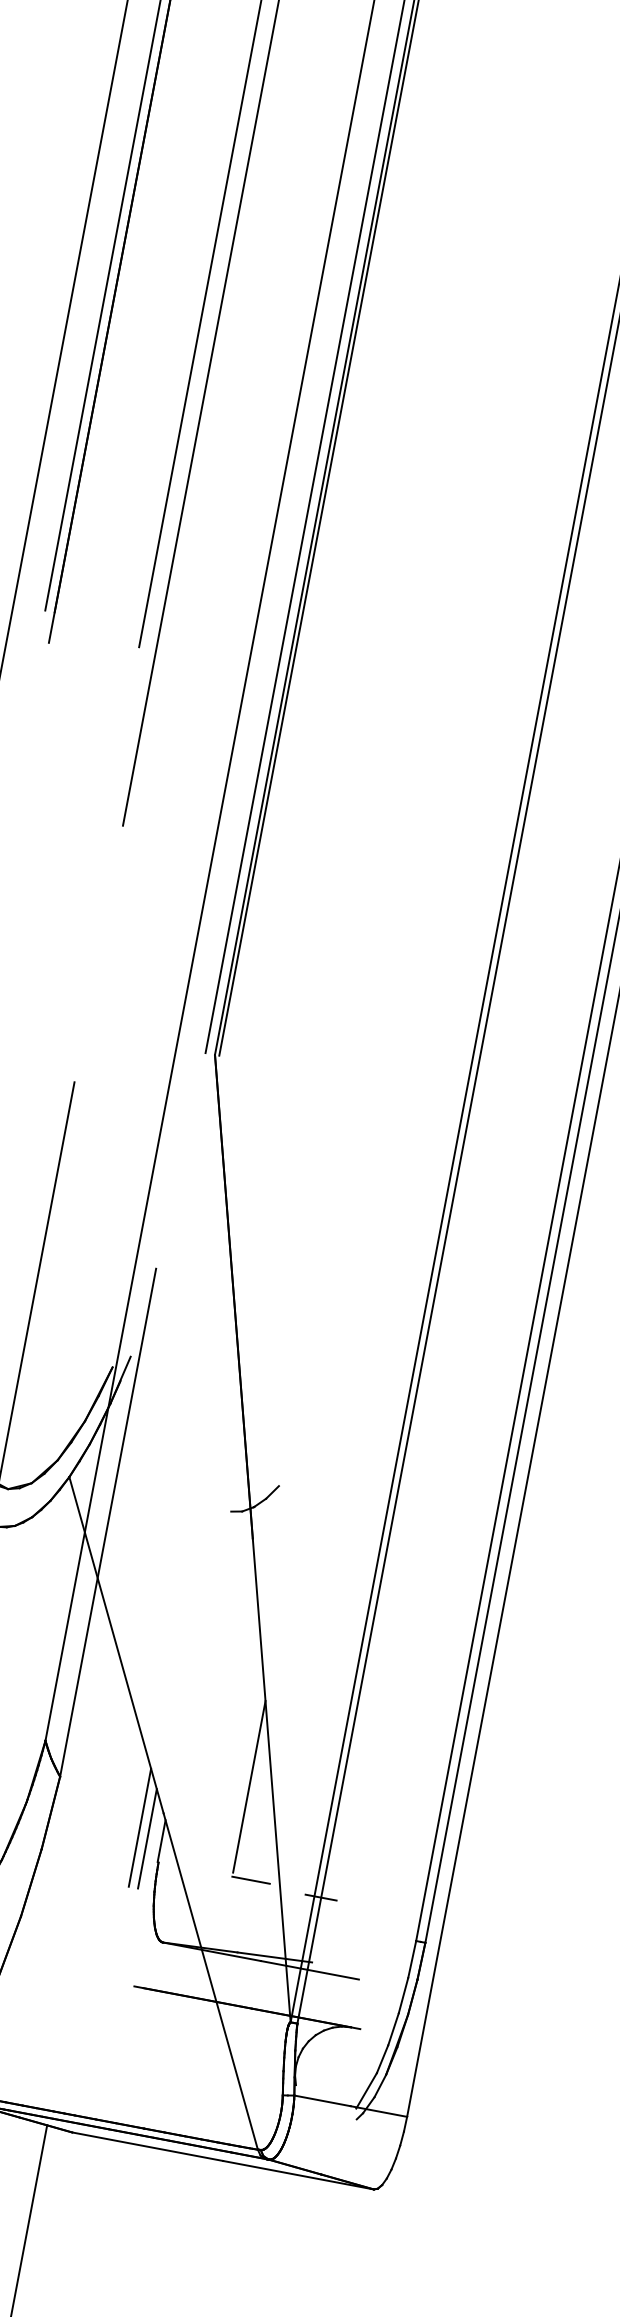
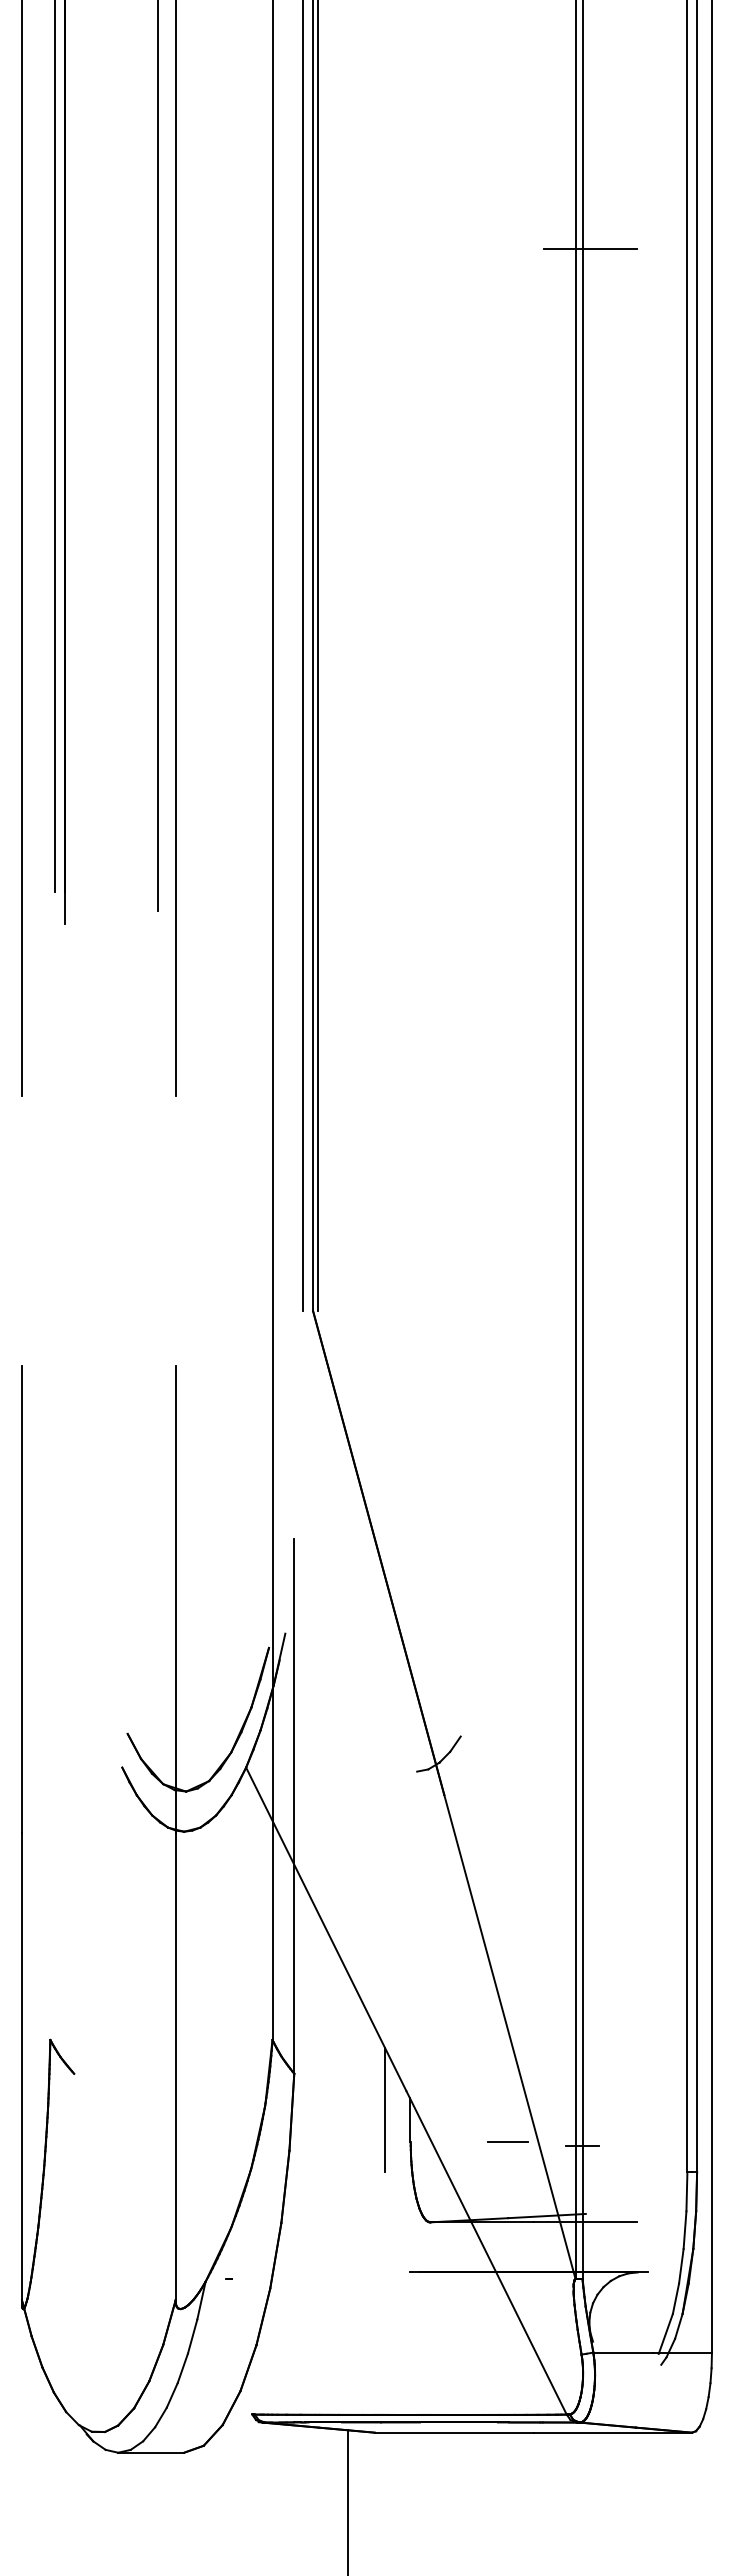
line: (249, 1786) -> (488, 2047), removed
line: (147, 1838) -> (394, 2119), removed

